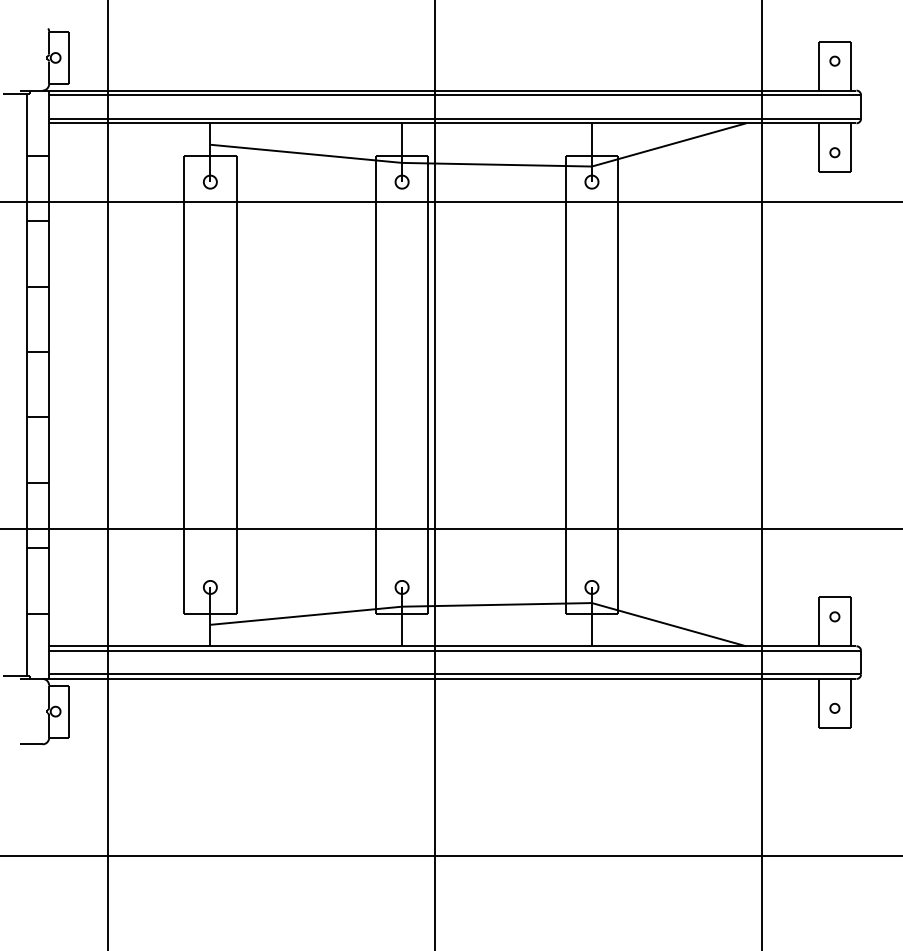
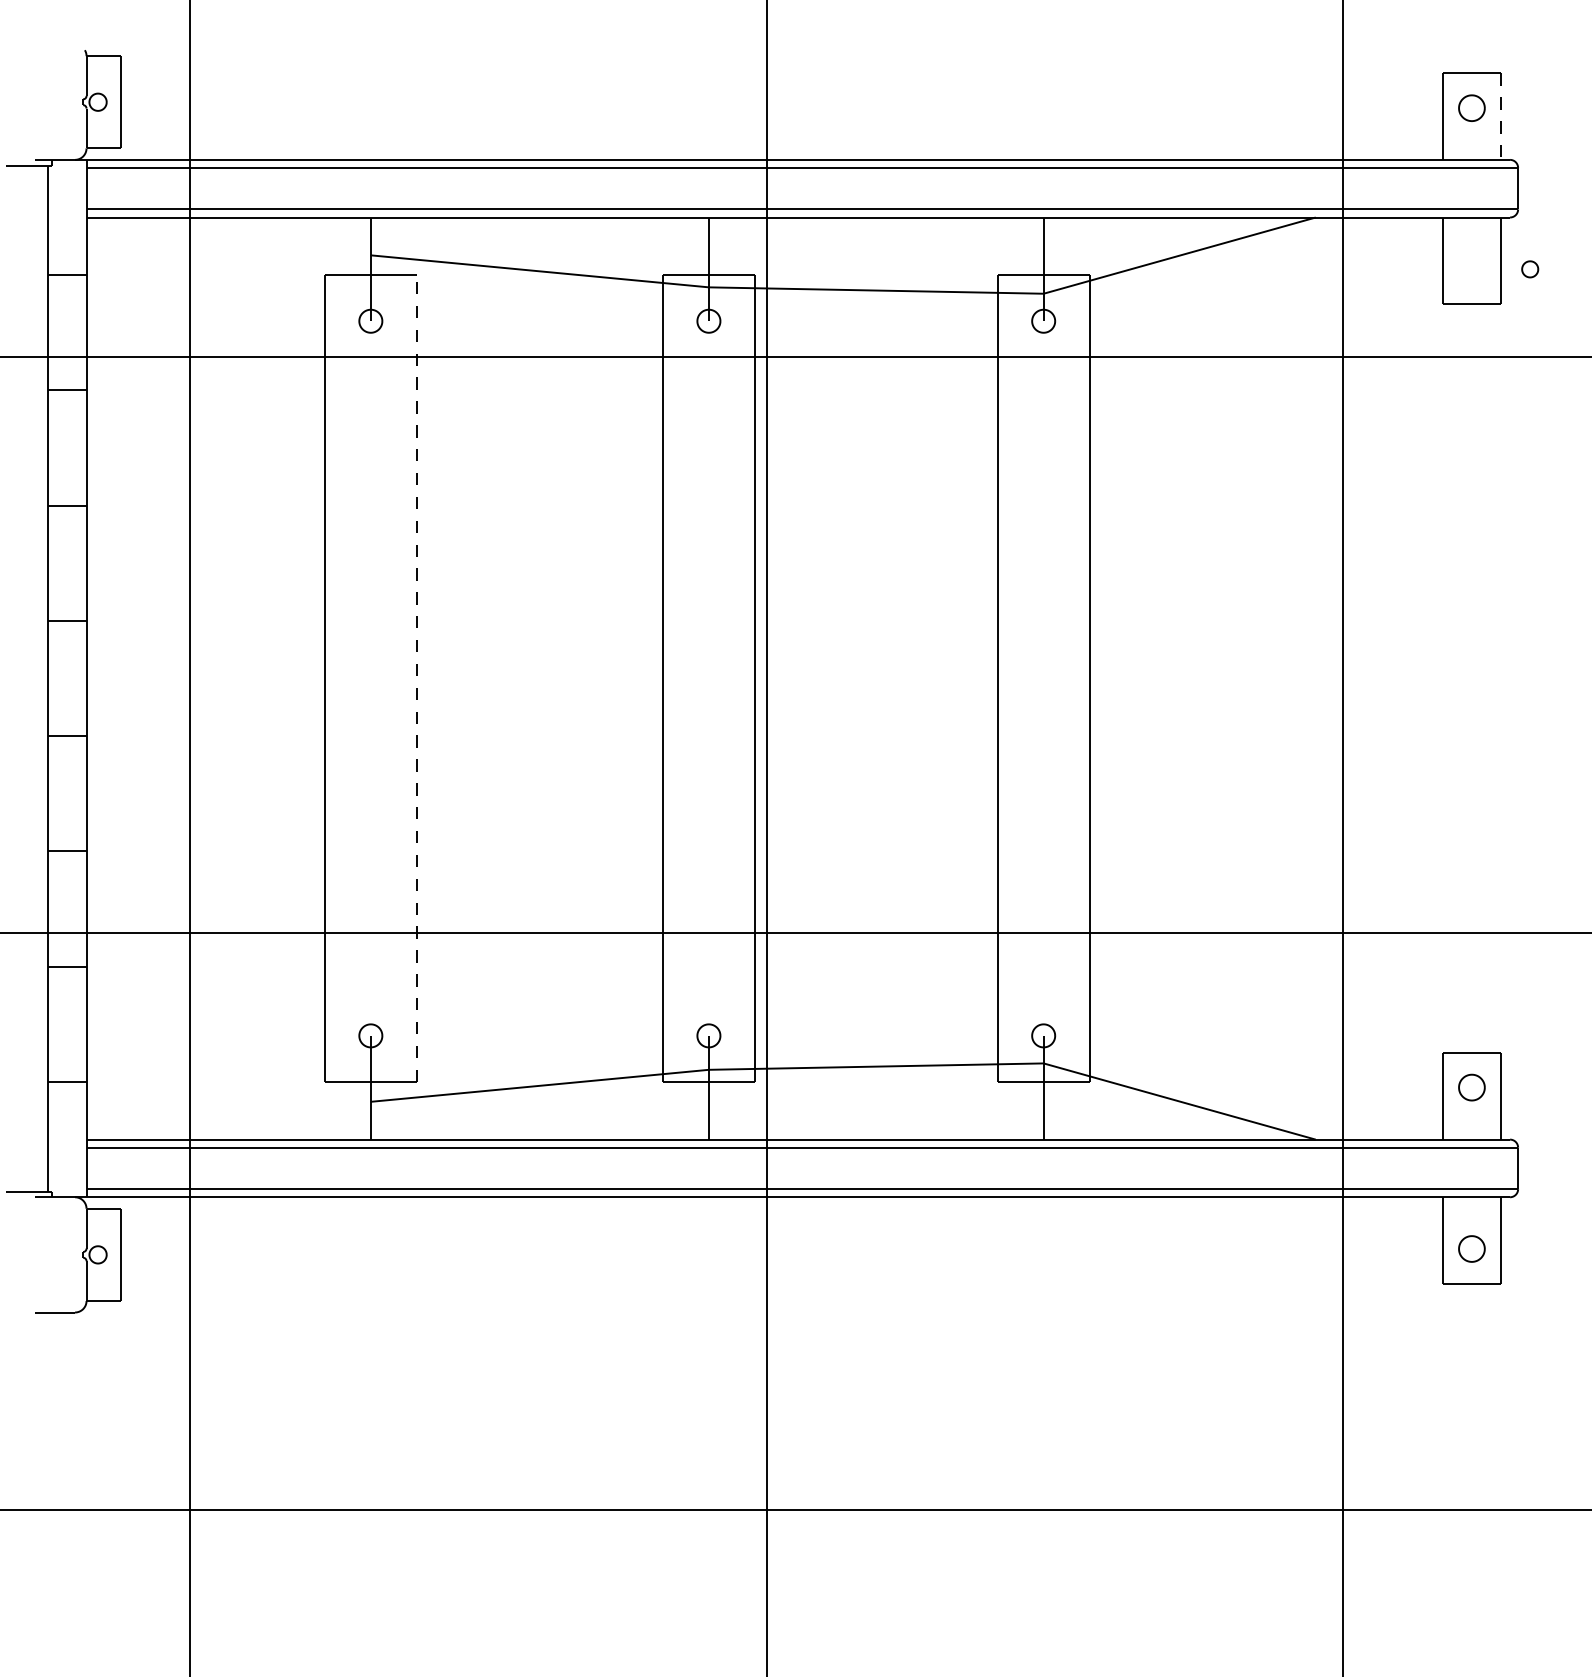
part: (834, 60) -> (1471, 106), size x1.6
line: (851, 66) -> (1501, 117), solid -> dashed
part: (834, 152) -> (1529, 268), moved
line: (236, 384) -> (416, 678), solid -> dashed
part: (834, 616) -> (1471, 1087), size x1.6
part: (834, 708) -> (1471, 1249), size x1.6

